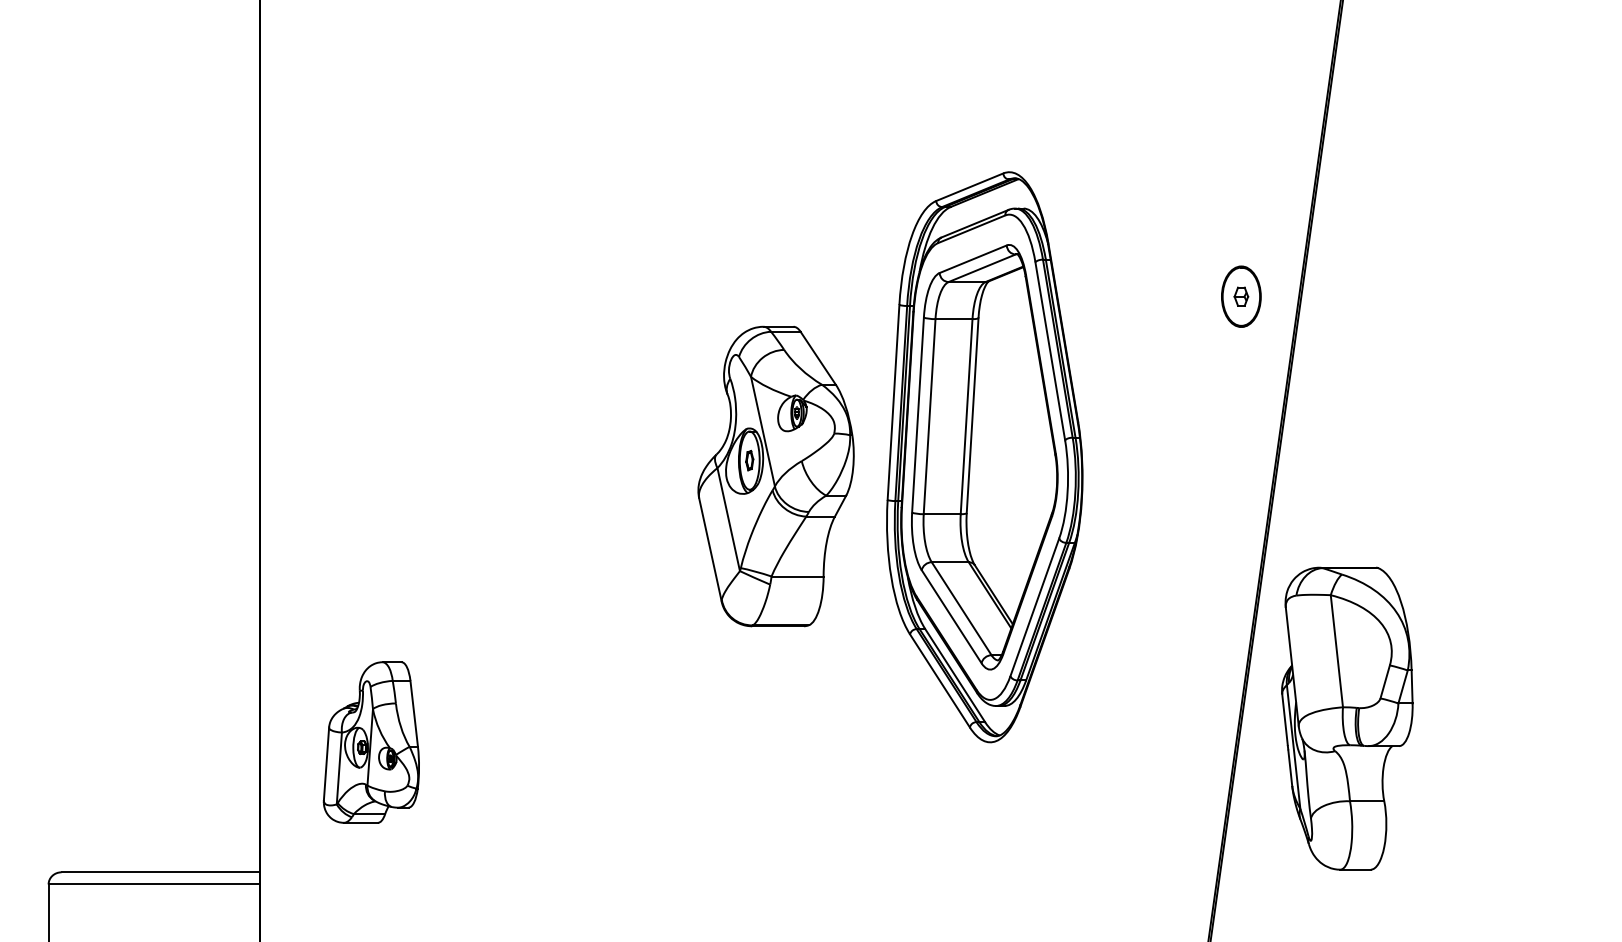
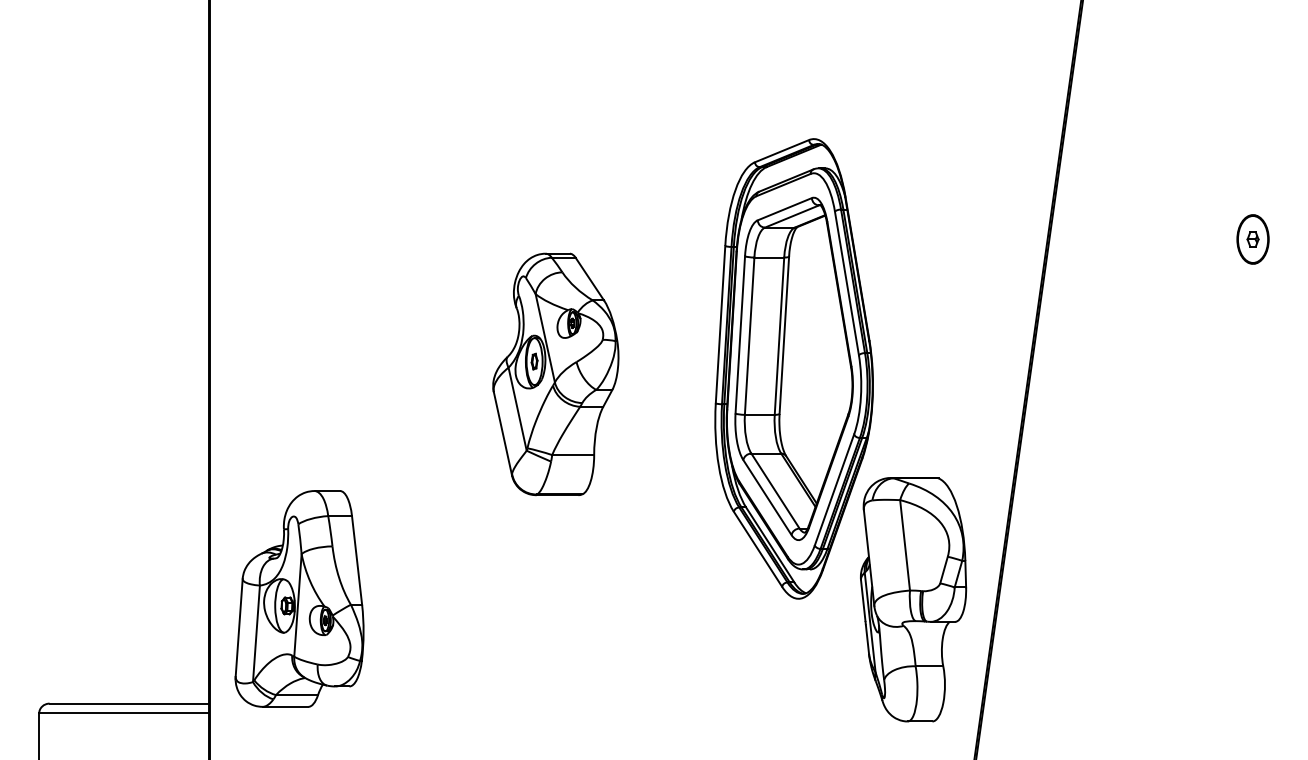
part: (1240, 296) -> (1252, 239), moved
part: (775, 476) -> (555, 374), moved
part: (1347, 718) -> (913, 599), moved
part: (371, 741) -> (299, 598), size x1.67

